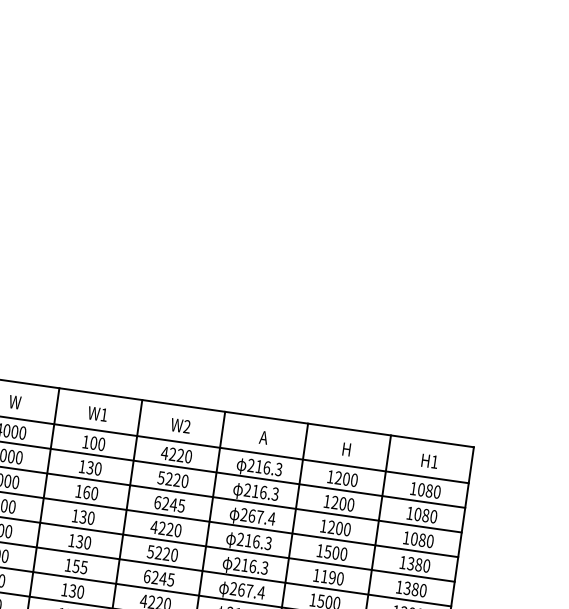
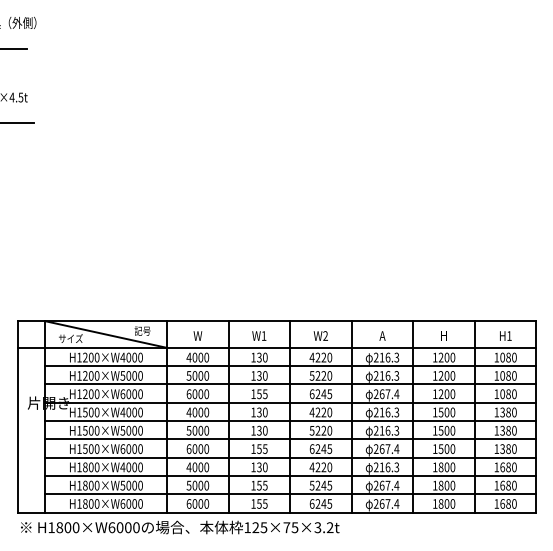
text: (93, 443) -> (259, 357), 100 -> 130
text: (90, 493) -> (262, 394), 160 -> 155
text: (327, 576) -> (443, 430), 1190 -> 1500

